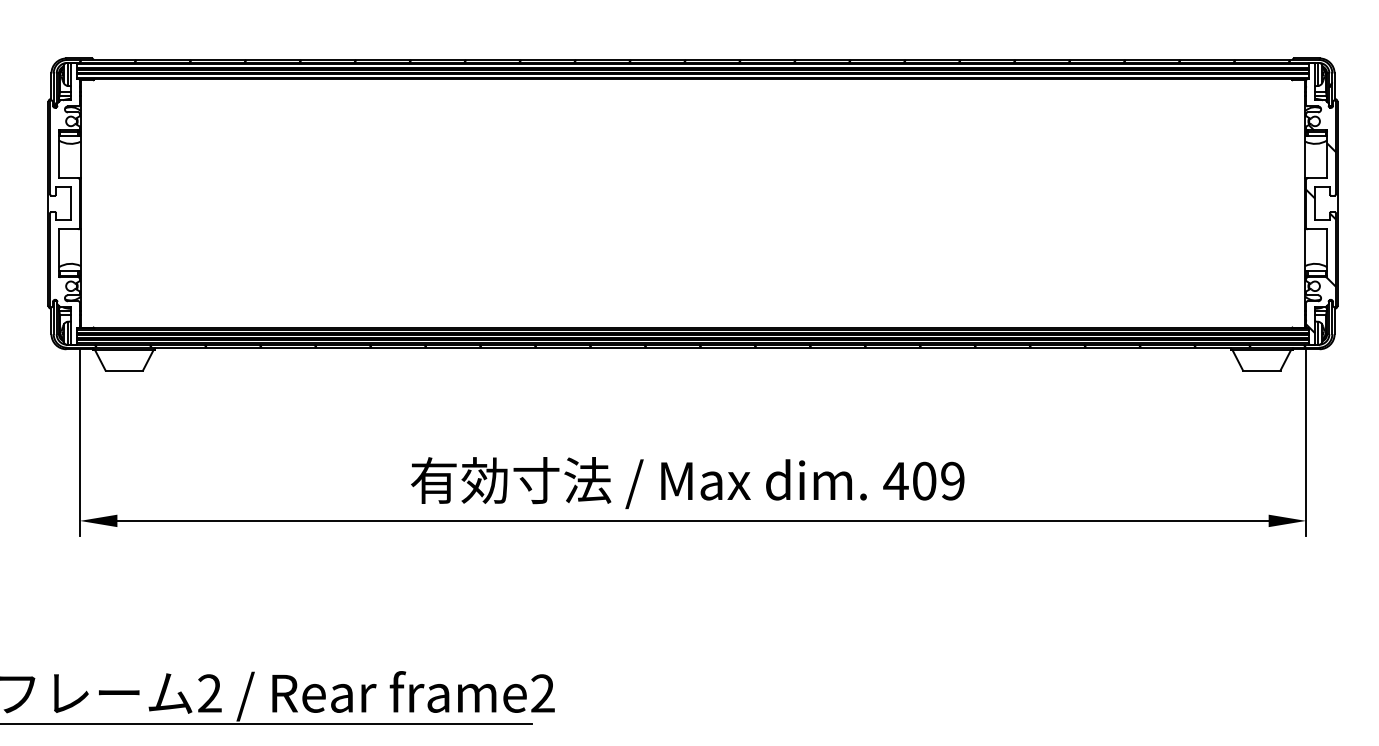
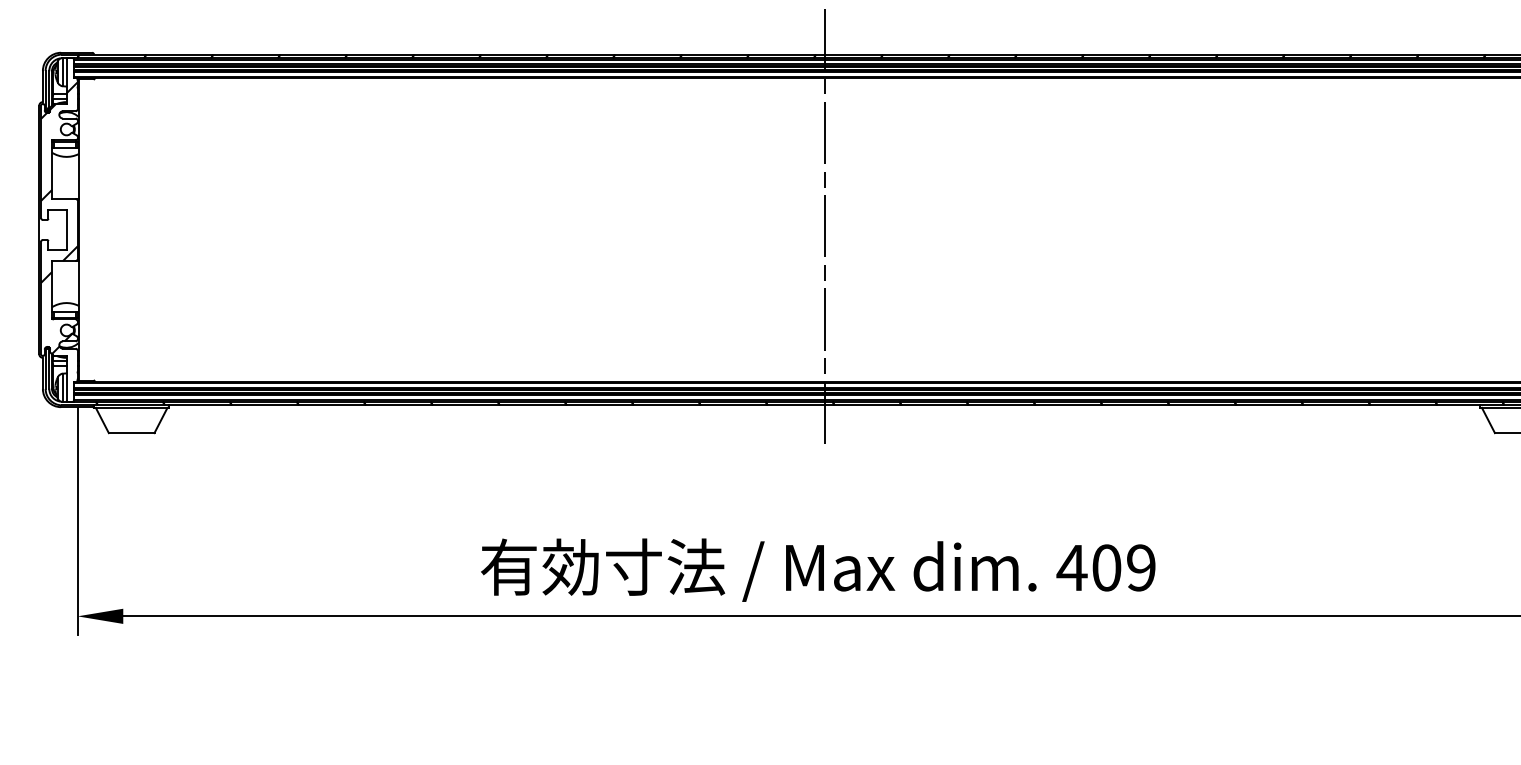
hatch: (64, 193) -> (58, 217), added
line: (693, 203) -> (825, 229), added

